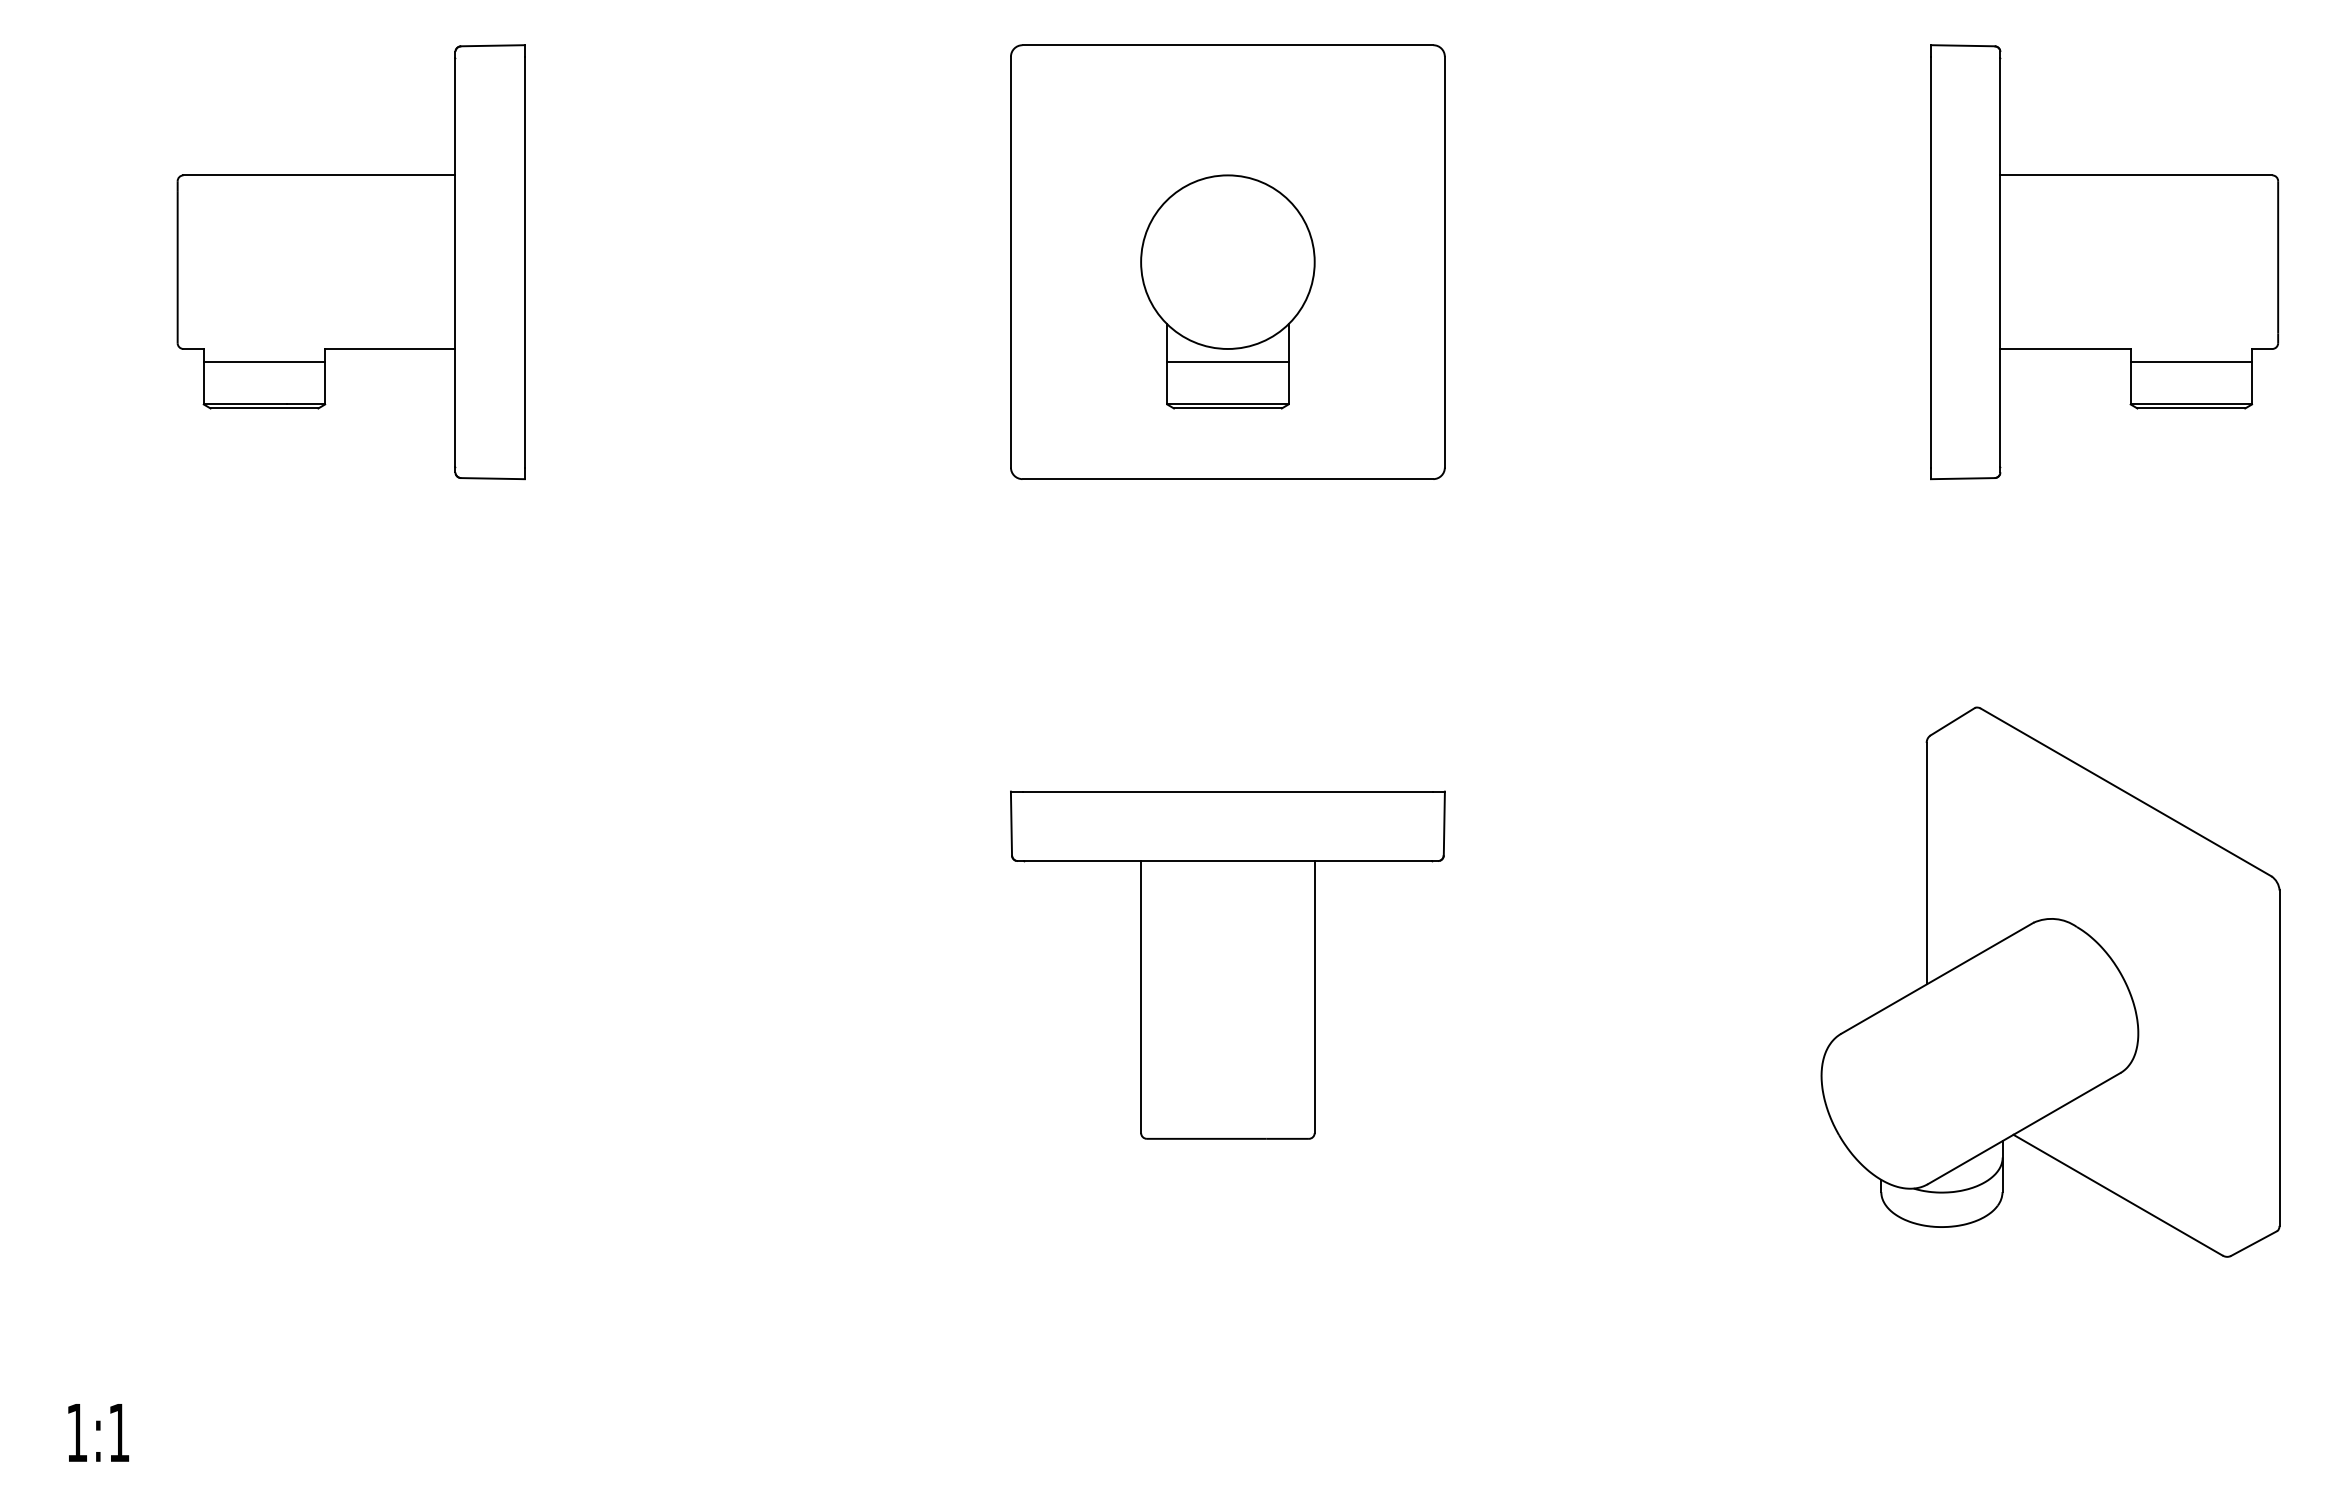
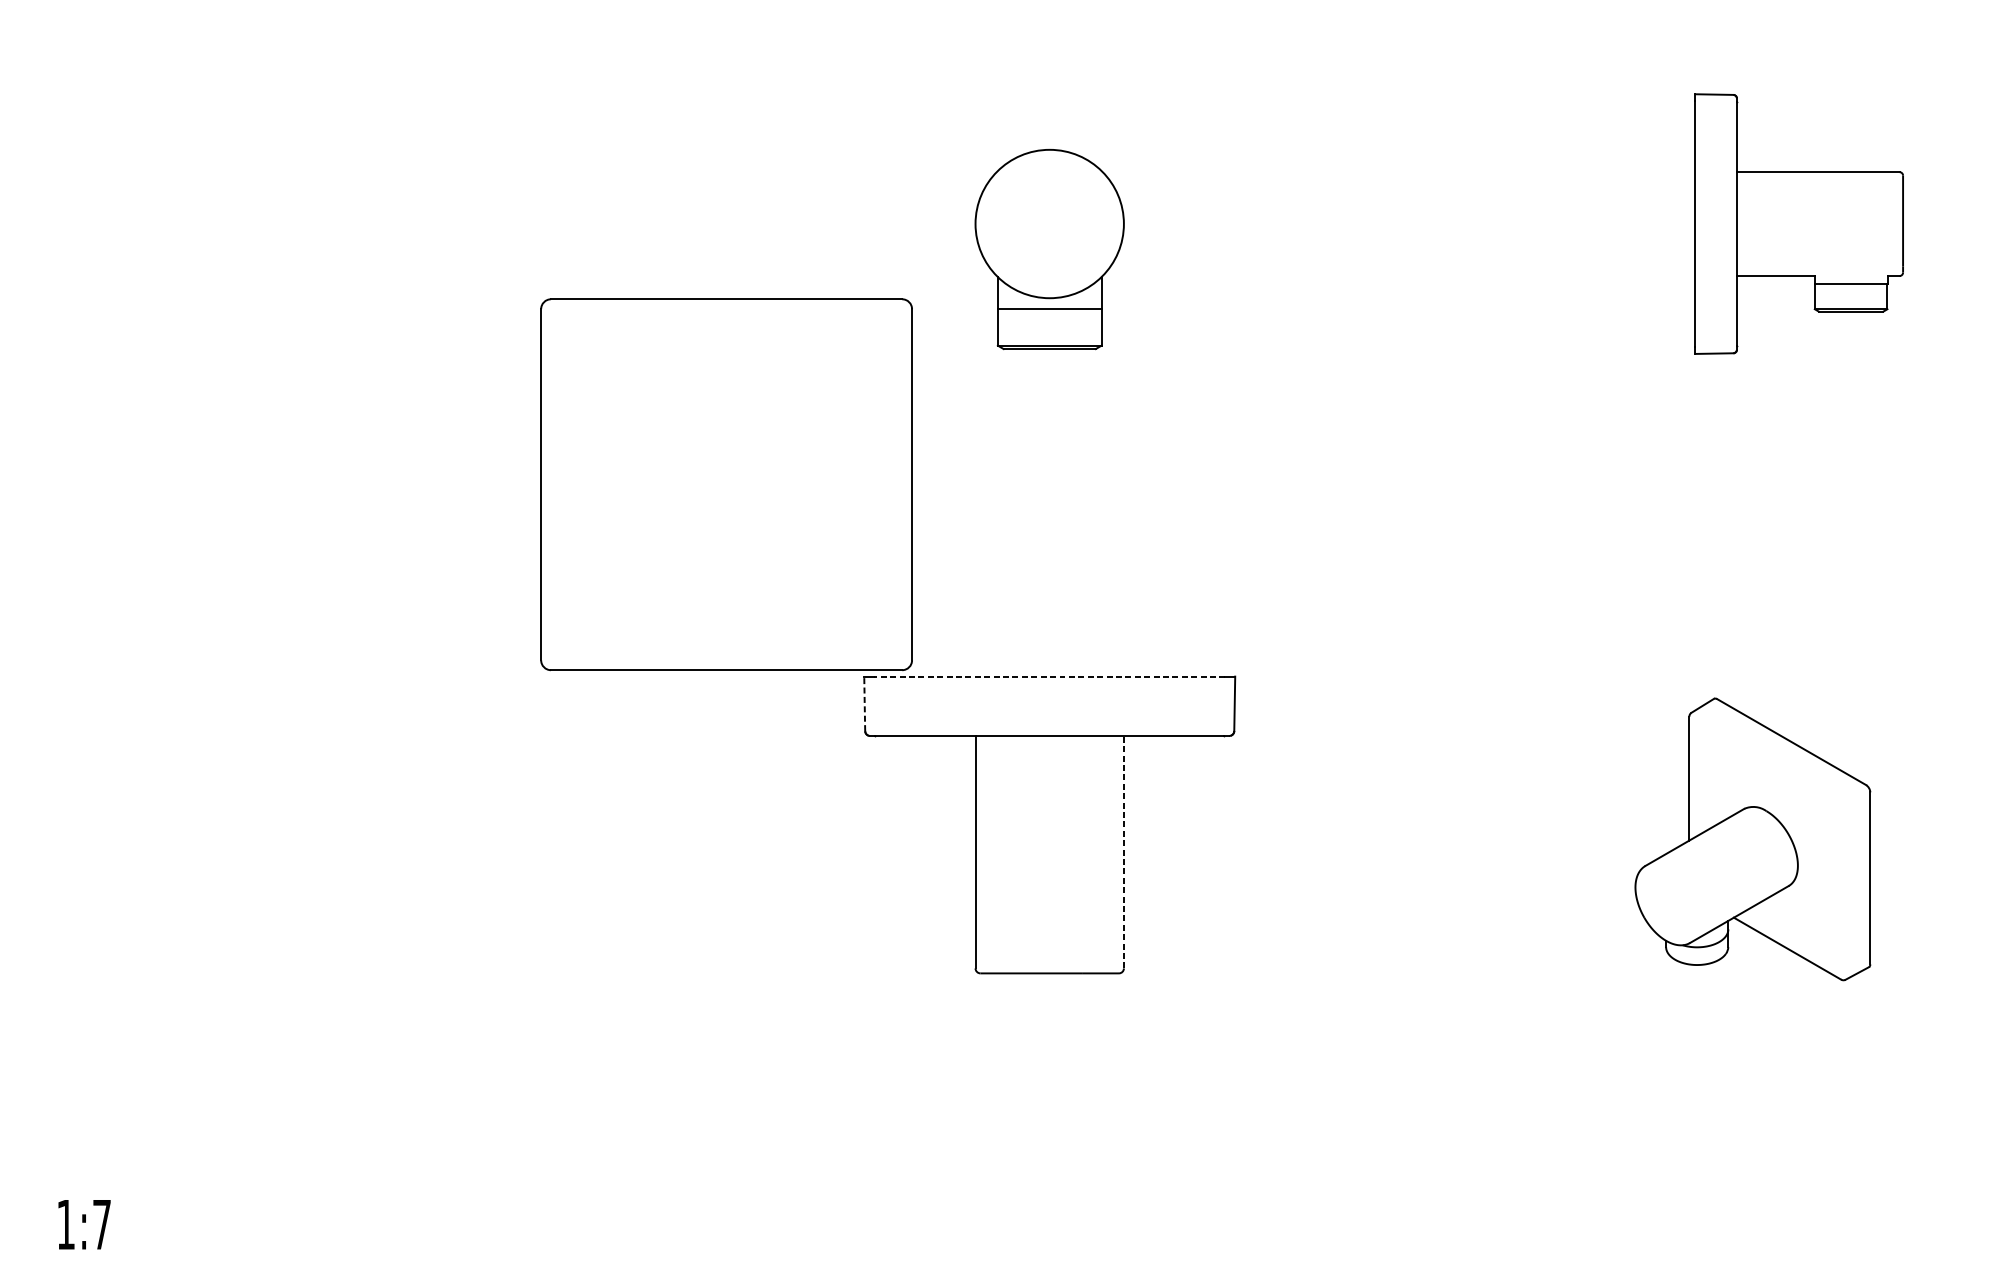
part: (1227, 261) -> (726, 484), moved
part: (350, 262) -> (299, 224), removed
part: (2104, 262) -> (1799, 224), size x0.7
line: (1227, 791) -> (1049, 676), solid -> dashed
line: (1011, 823) -> (864, 703), solid -> dashed
part: (2050, 981) -> (1752, 838), size x0.6
line: (1314, 997) -> (1123, 852), solid -> dashed
text: (119, 1432) -> (102, 1224), 1:1 -> 1:7

